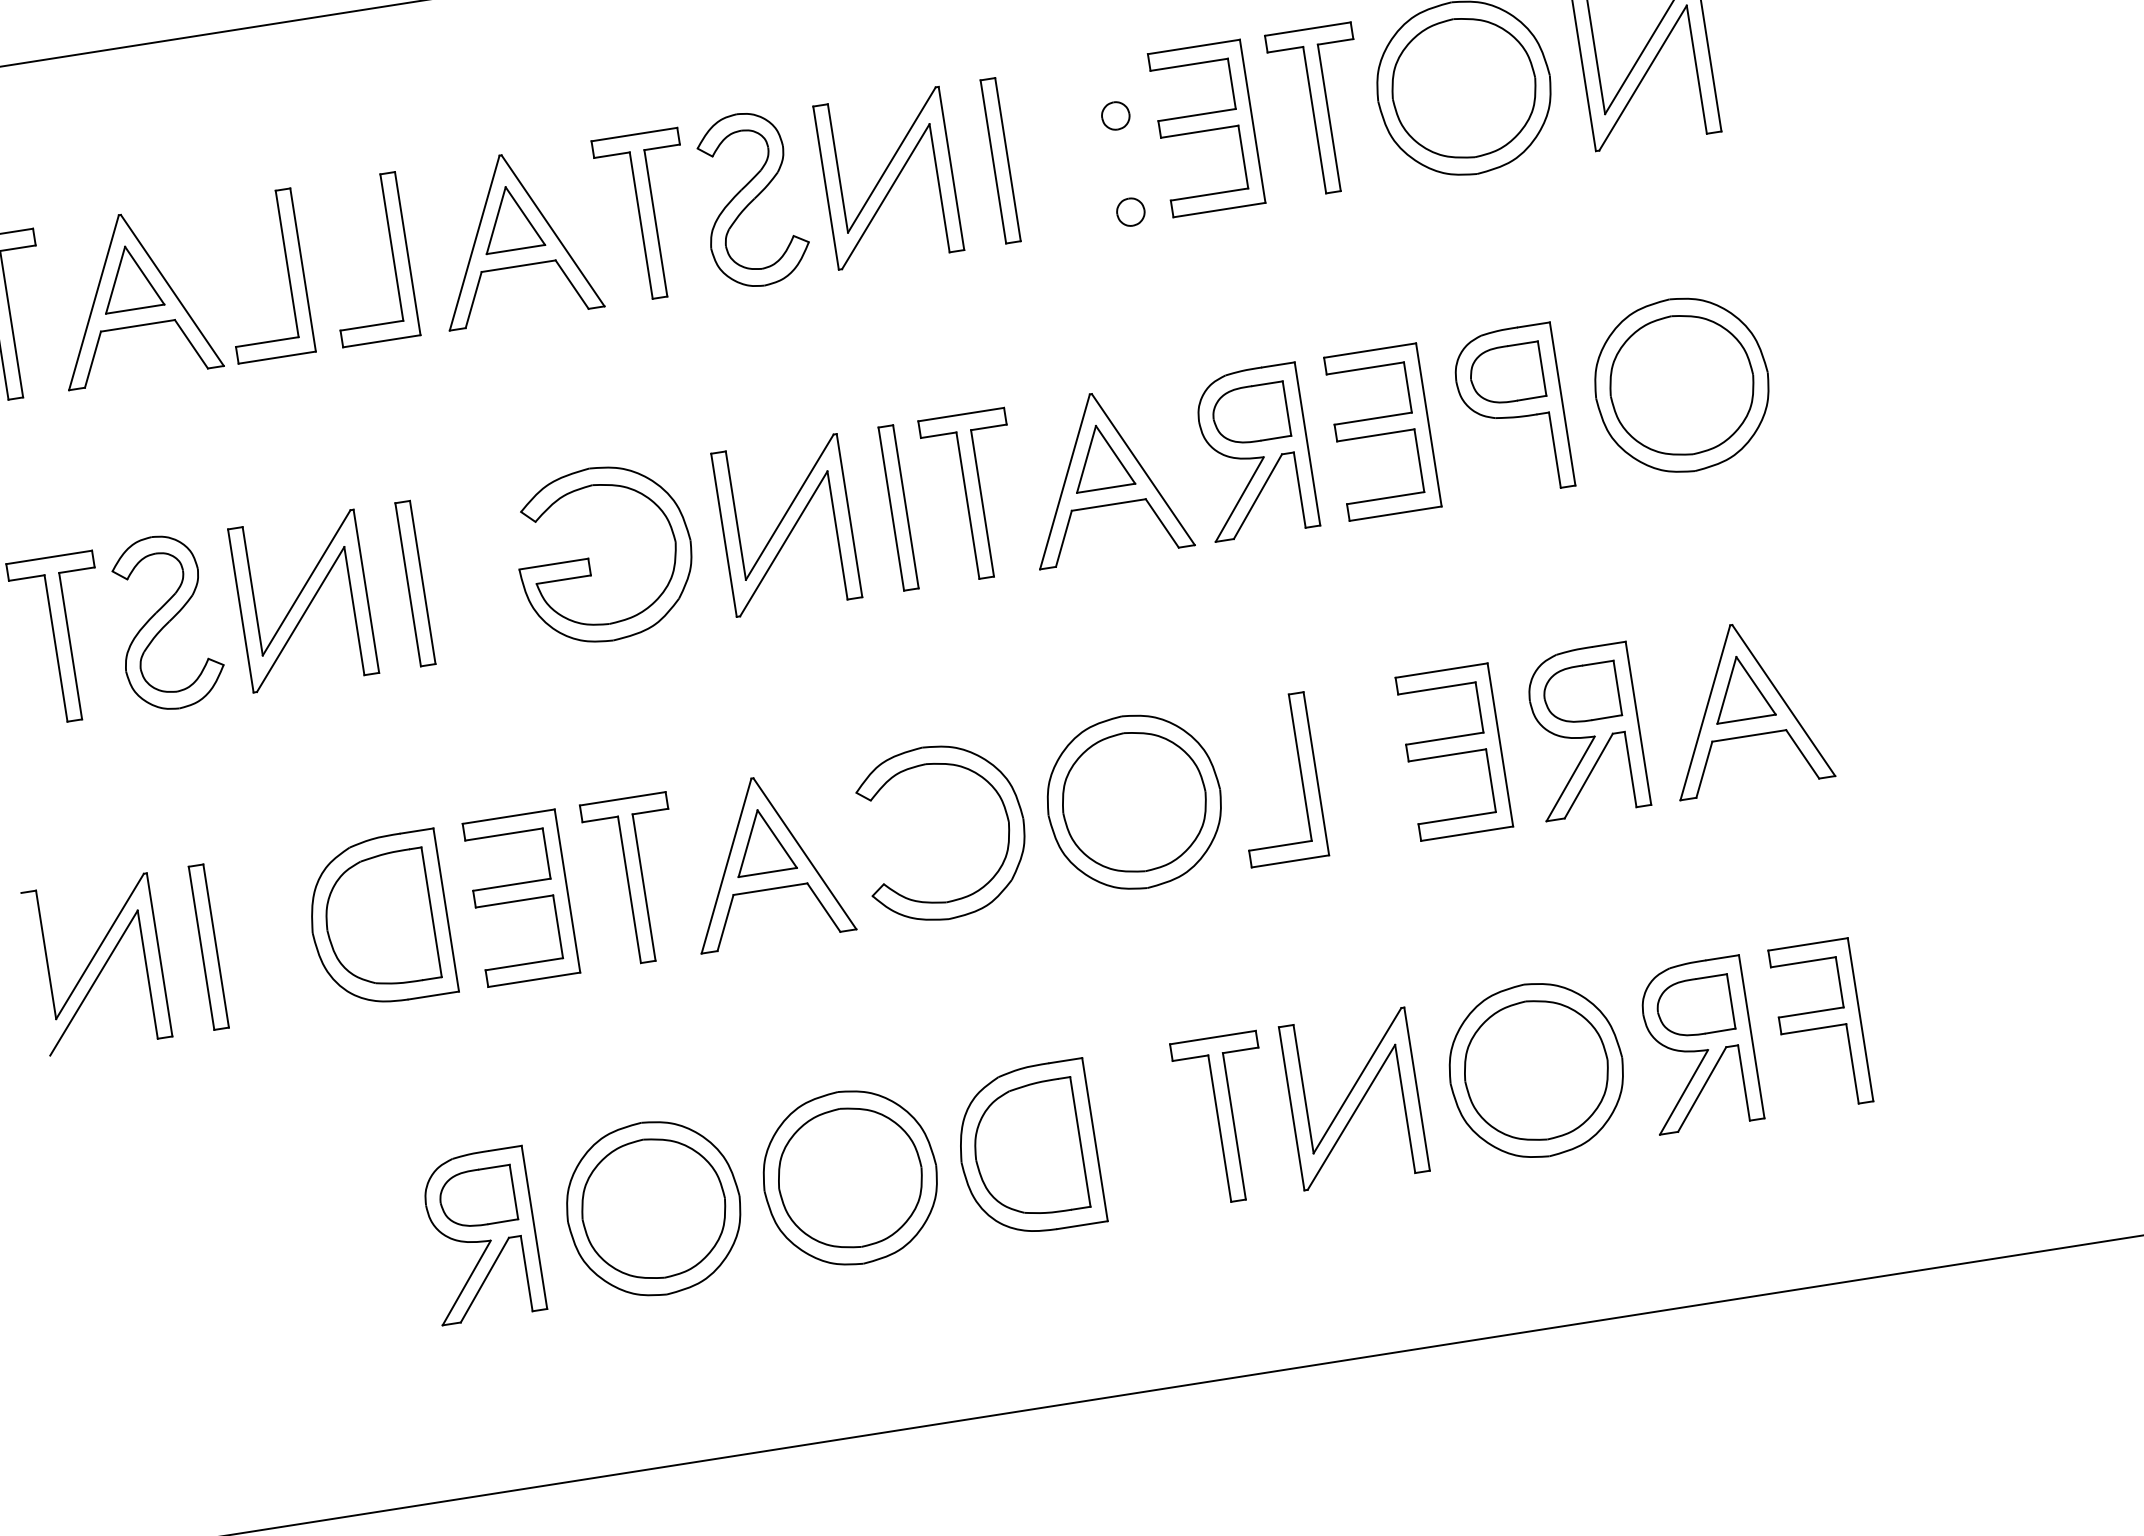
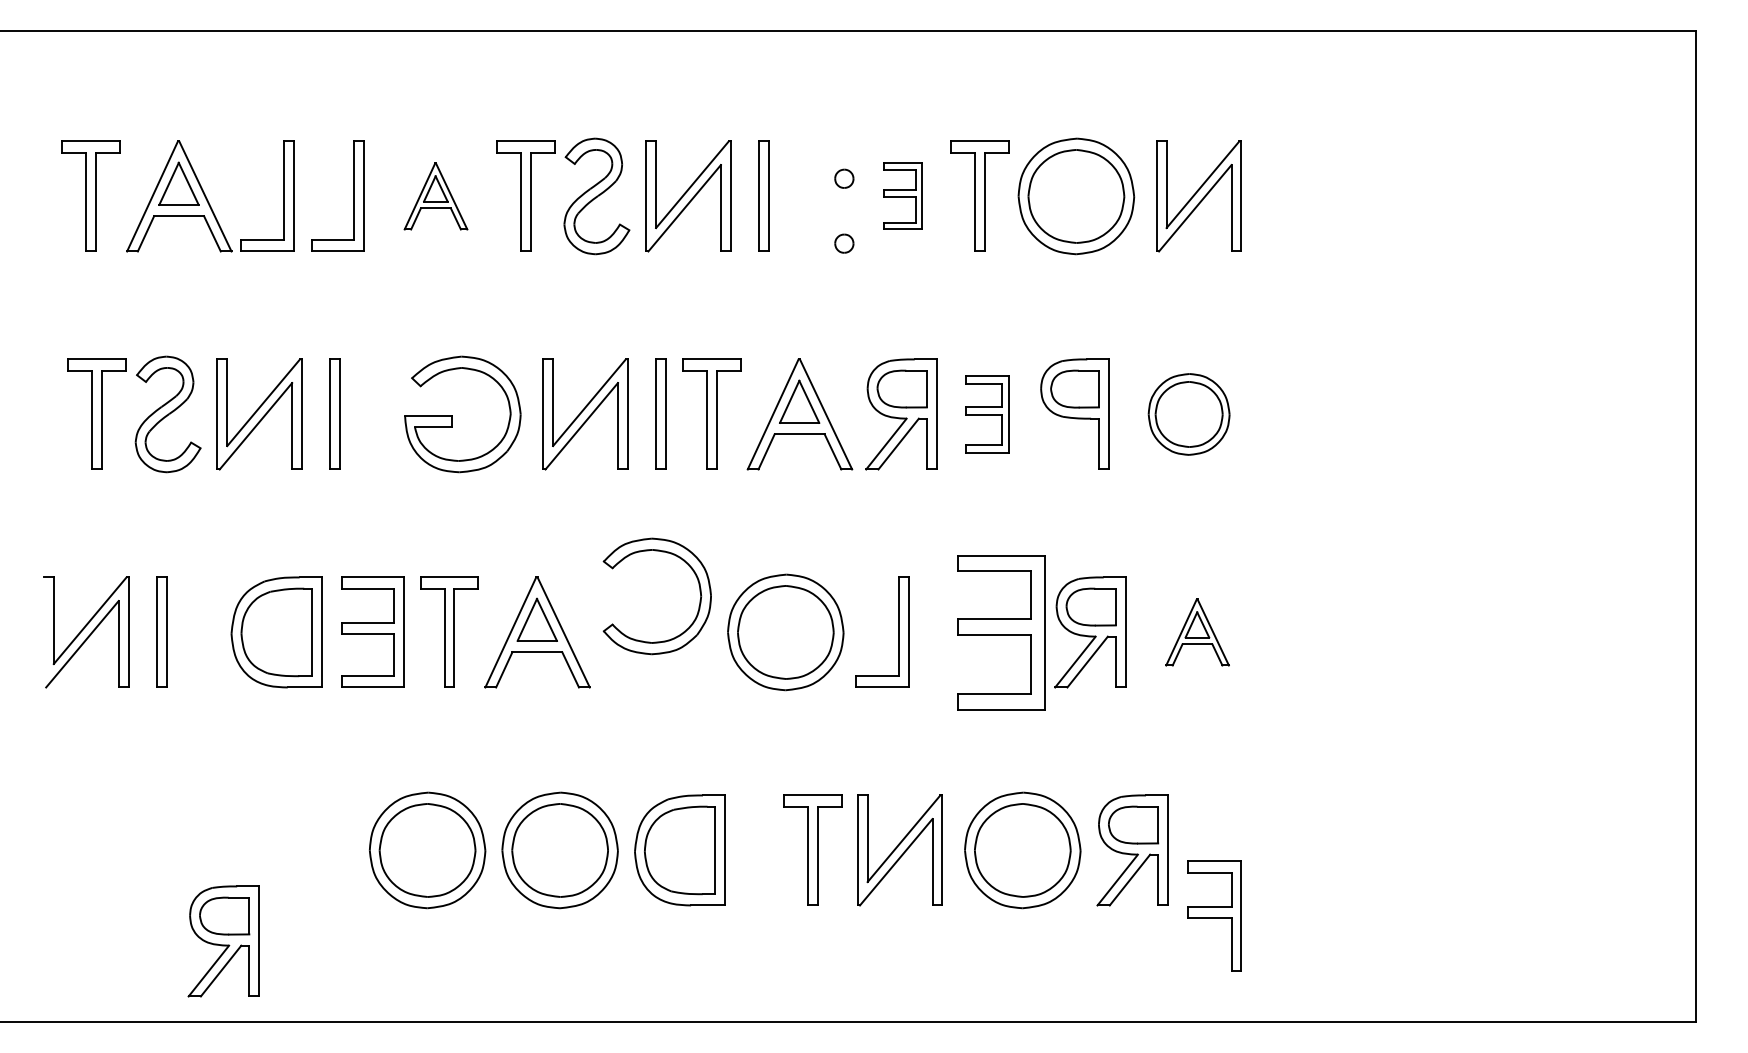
part: (1205, 127) -> (902, 195), size x0.6
part: (513, 237) -> (435, 196), size x0.6
part: (1680, 385) -> (1188, 414), size x0.7
part: (1382, 430) -> (987, 413), size x0.7
part: (1744, 706) -> (1197, 632), size x0.6
part: (1453, 750) -> (1001, 631), size x1.4
part: (1007, 837) -> (698, 606), moved
part: (1820, 1024) -> (1214, 915), moved
part: (481, 1235) -> (223, 941), moved

